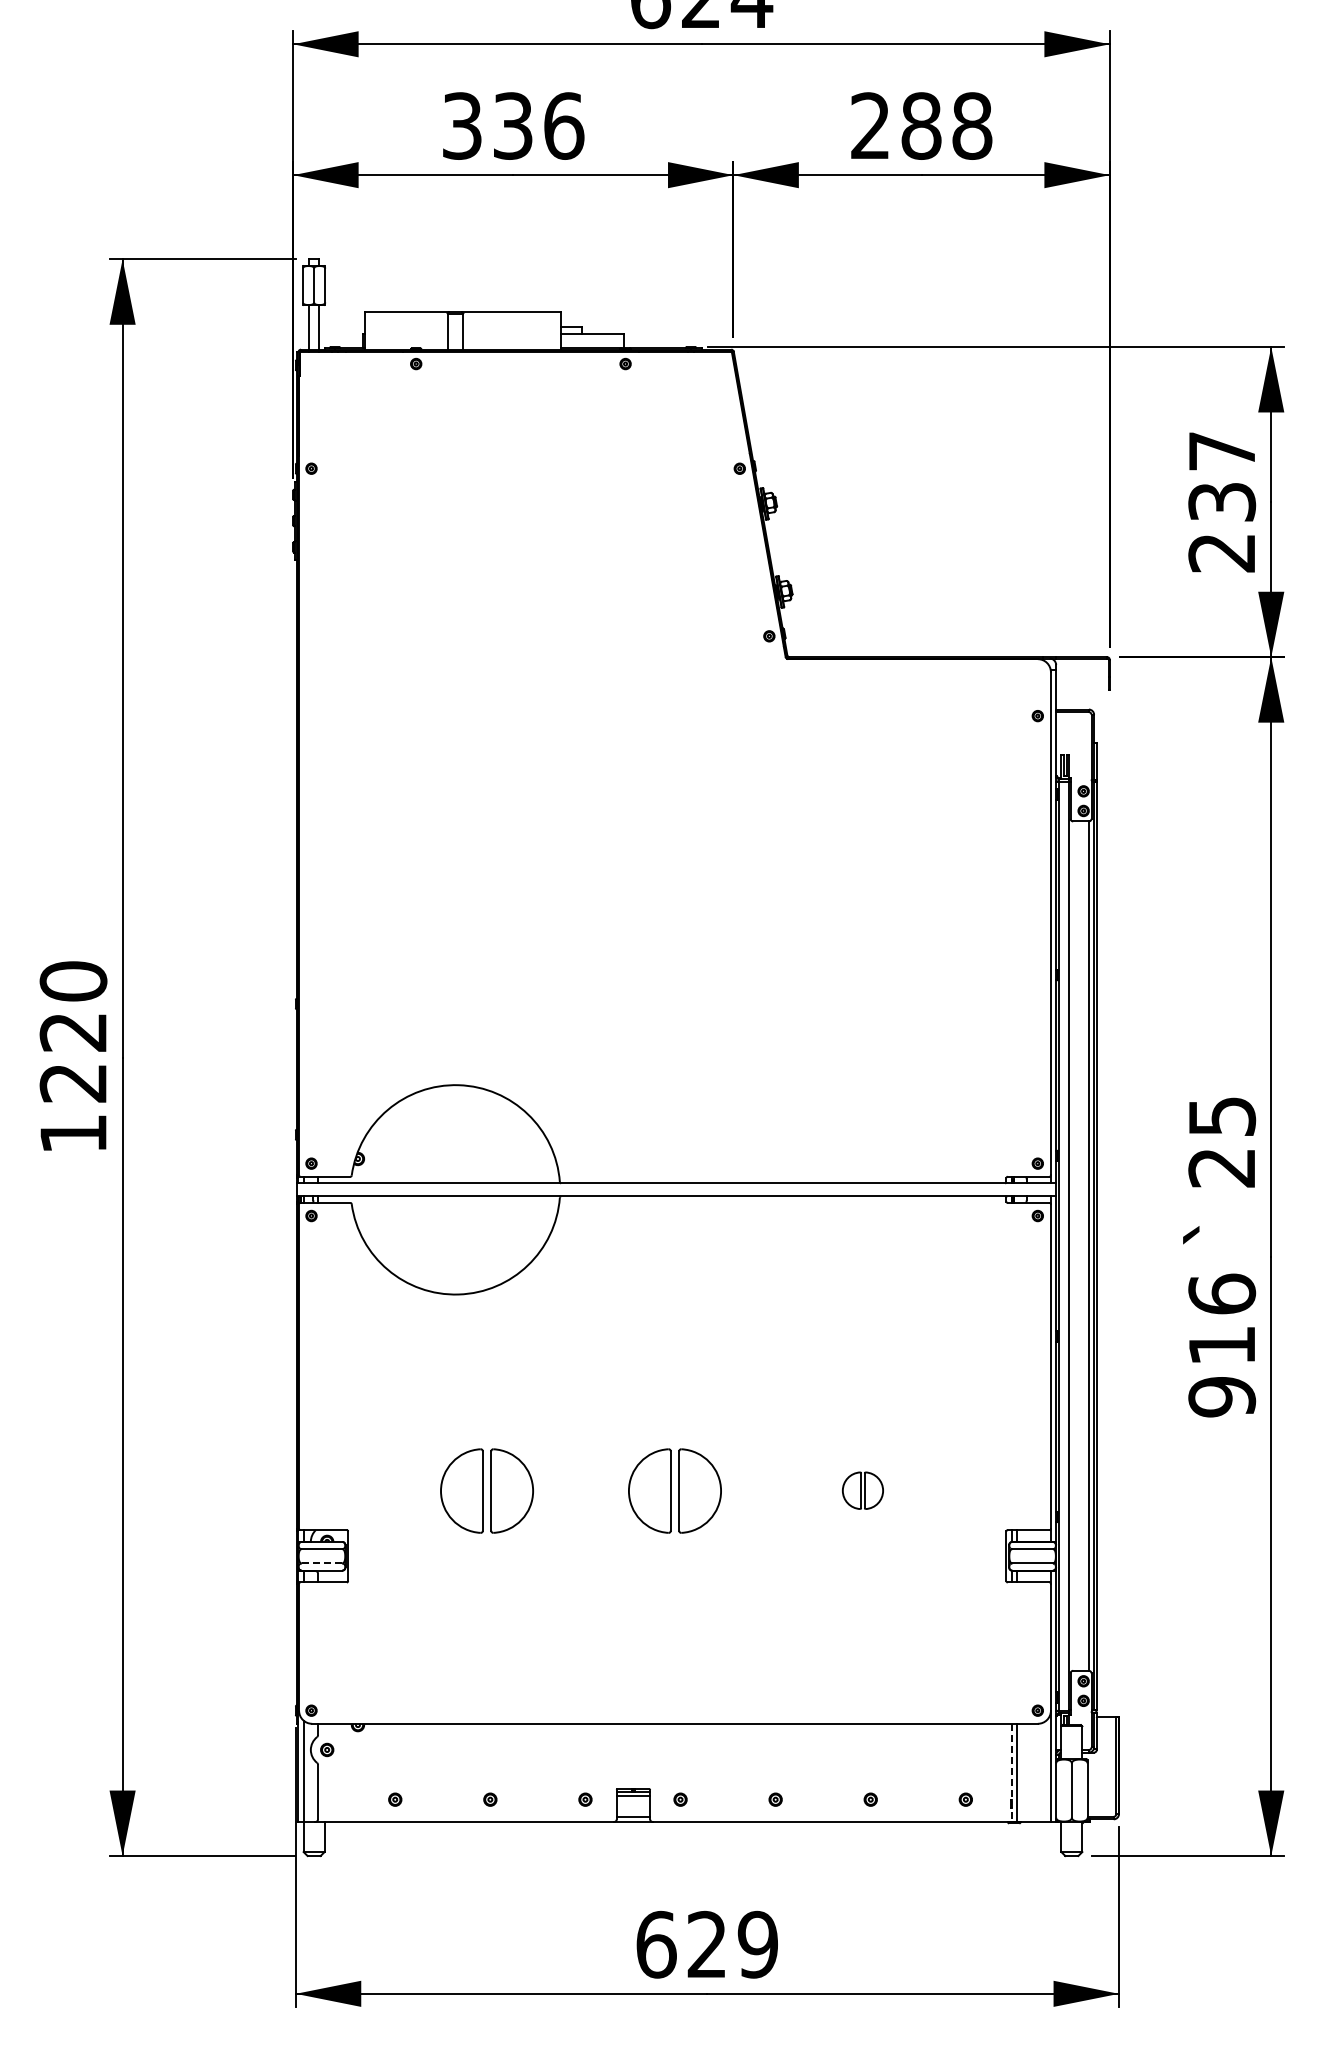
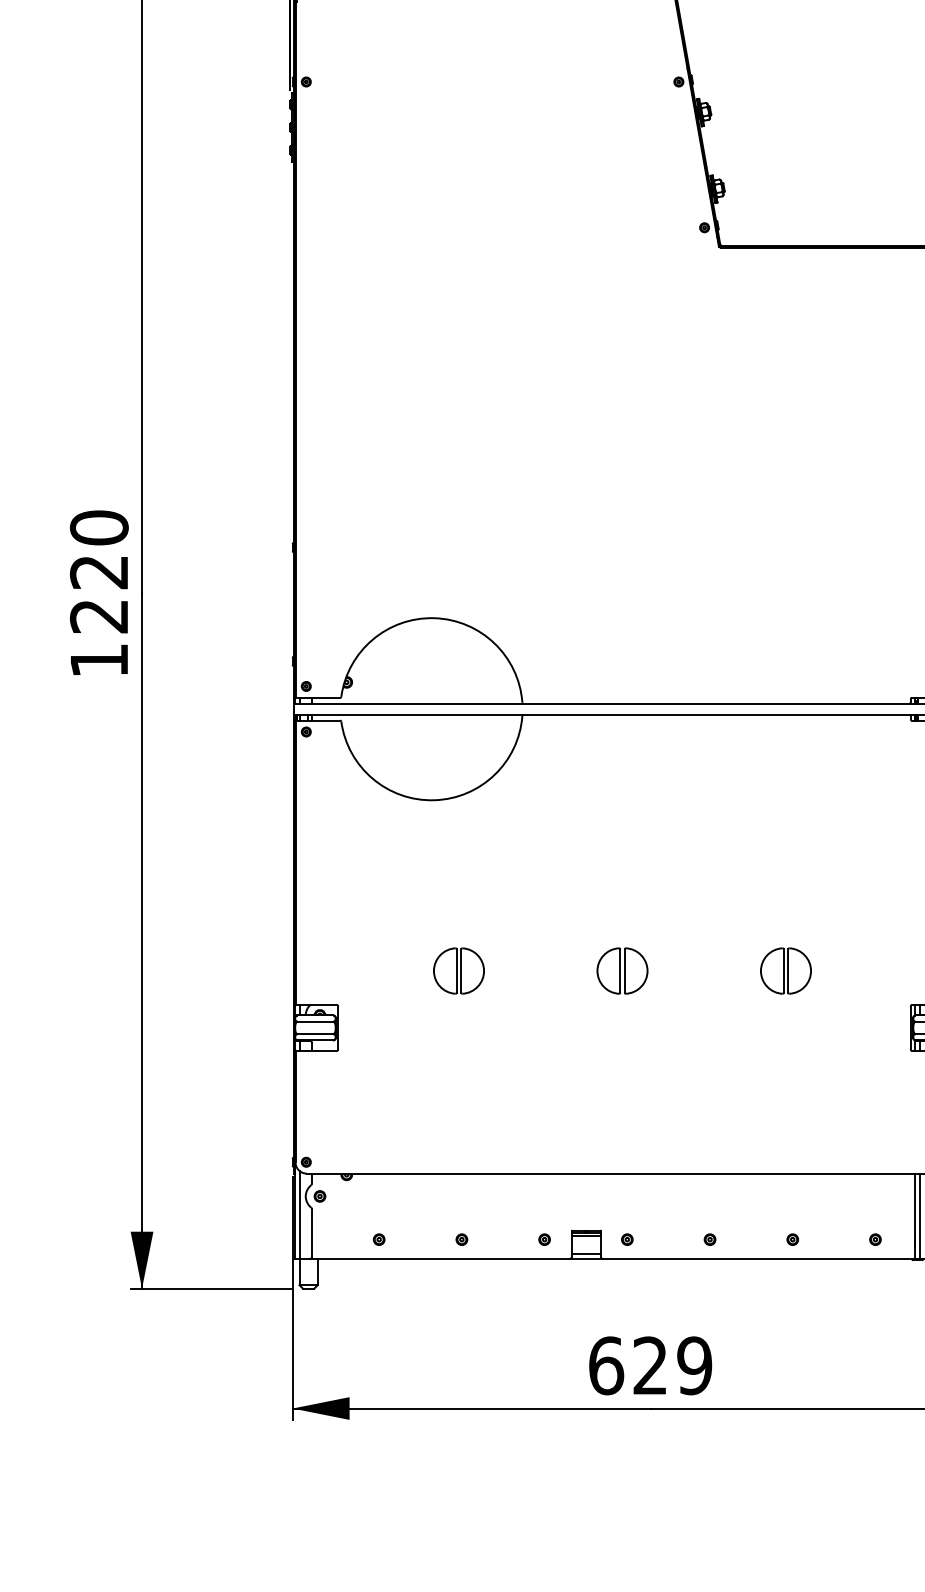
part: (486, 1490) -> (458, 970), size x0.62
part: (674, 1490) -> (622, 970), size x0.62
part: (862, 1490) -> (785, 970), size x1.43
line: (321, 1563) -> (315, 1034), dashed -> solid
line: (1011, 1773) -> (915, 1216), dashed -> solid

